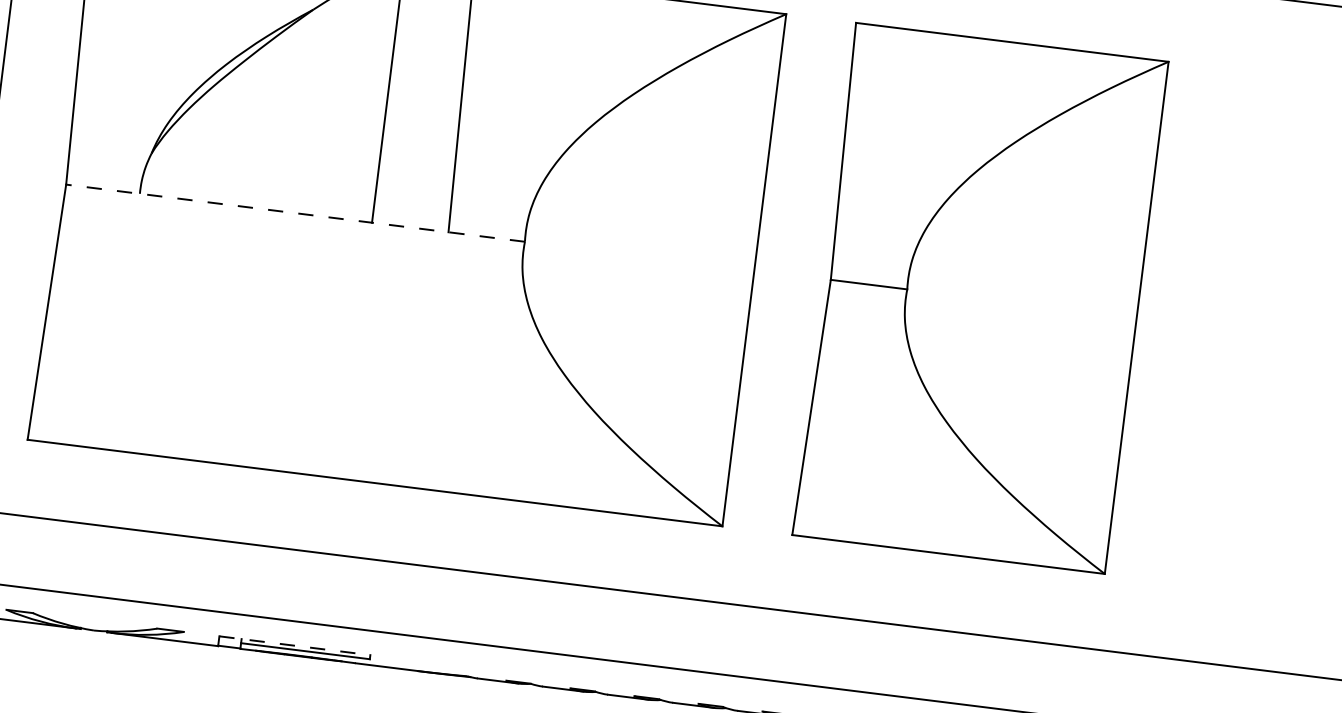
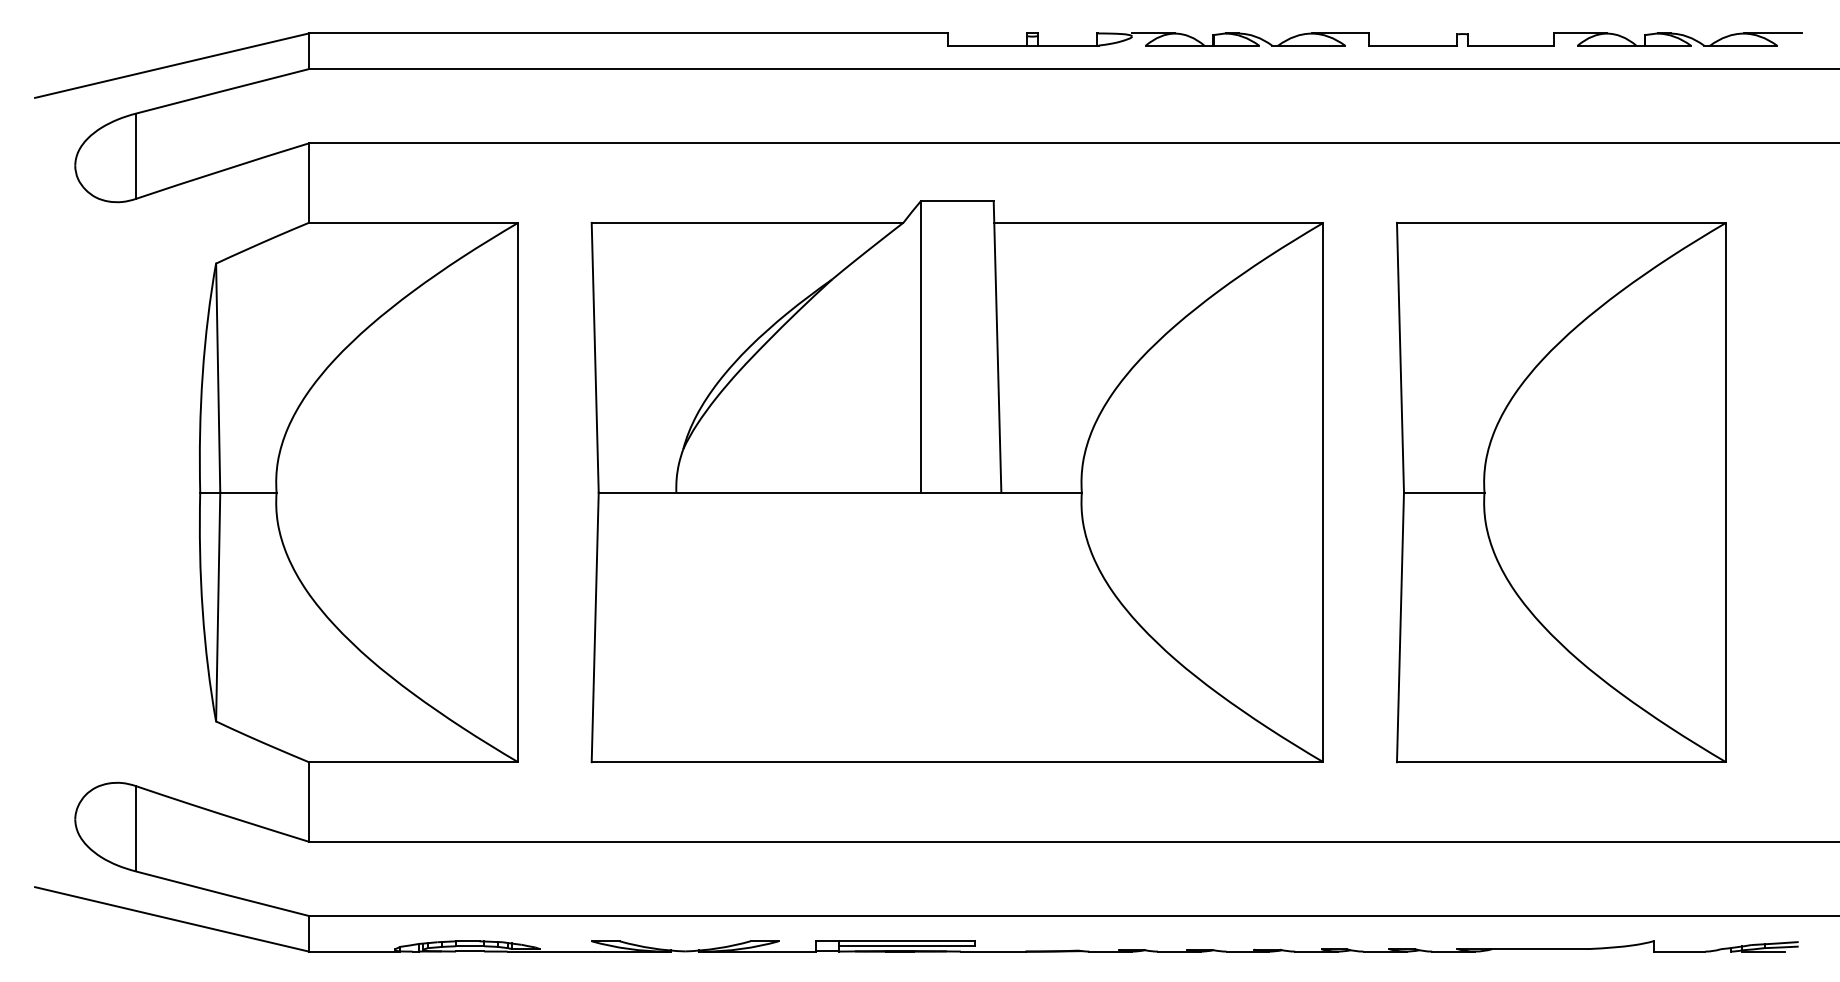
line: (295, 213) -> (840, 492), dashed -> solid
line: (294, 645) -> (895, 941), dashed -> solid

